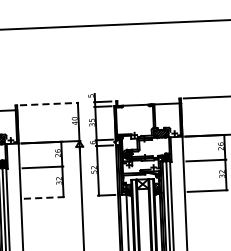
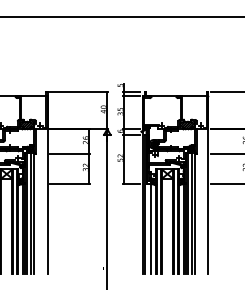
line: (49, 103) -> (79, 91), dashed -> solid
line: (44, 197) -> (70, 183), dashed -> solid

